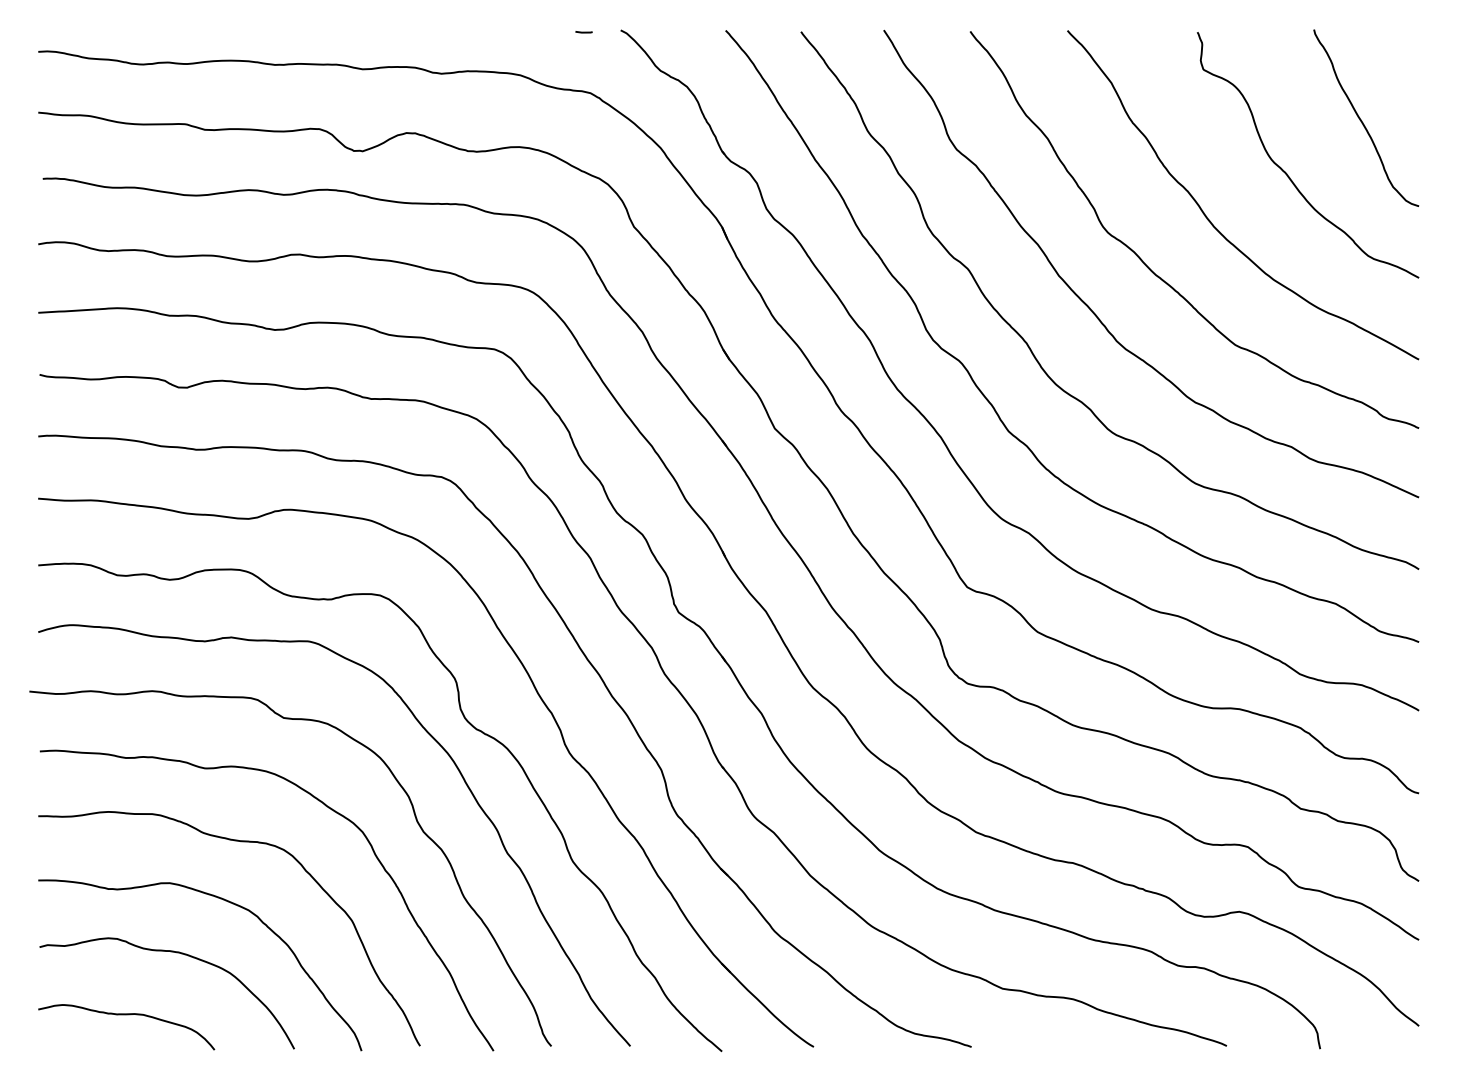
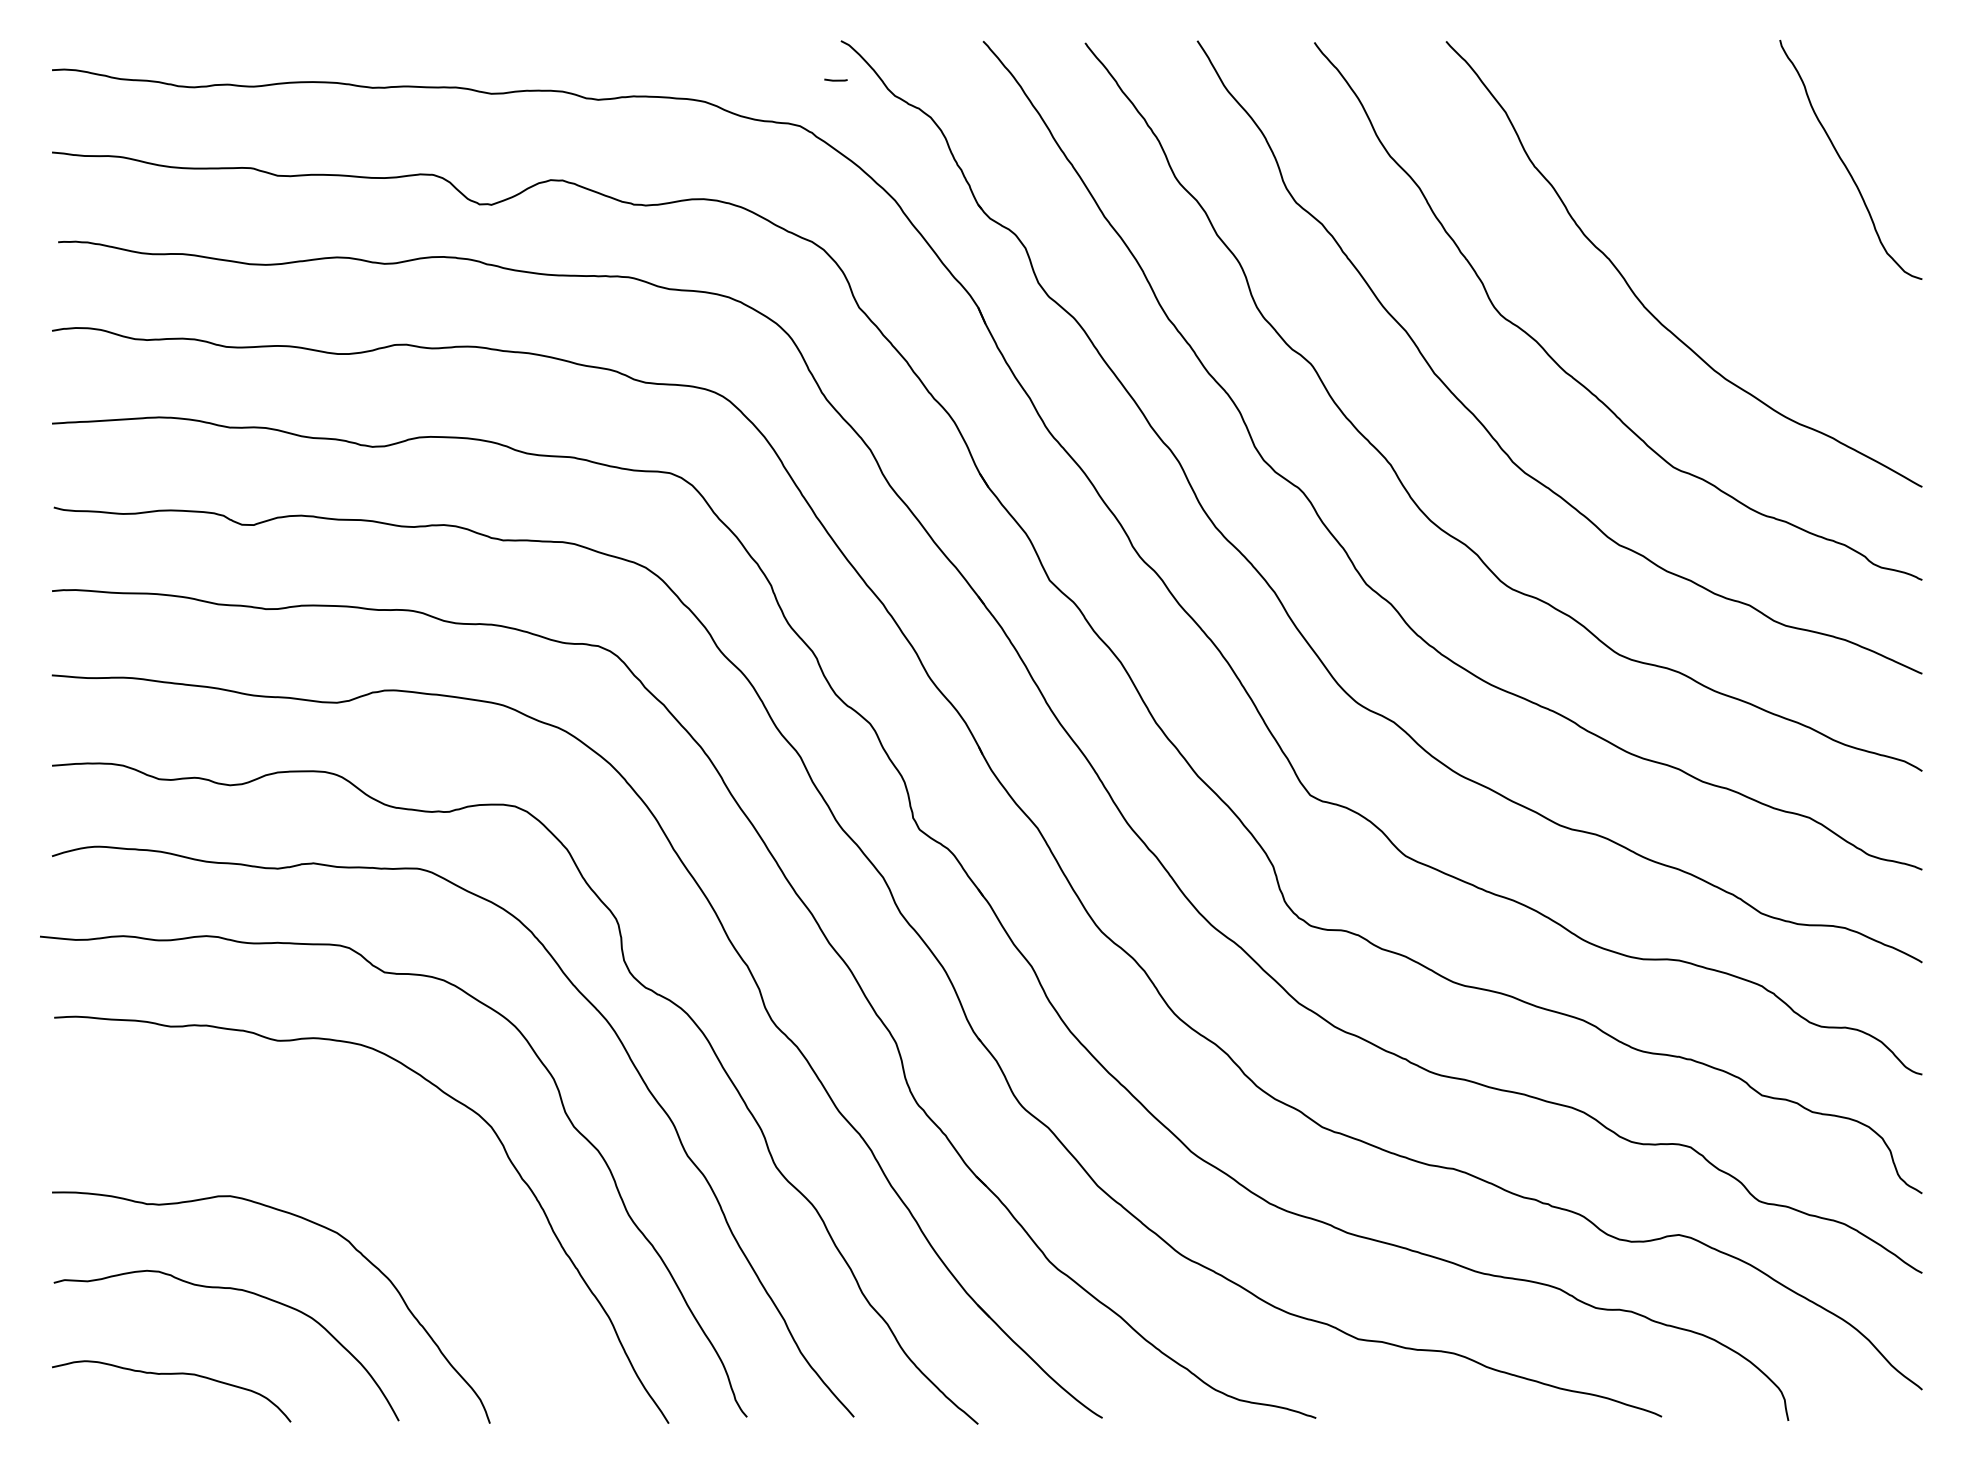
line: (583, 32) -> (835, 80), moved
curve: (1287, 173) -> (1744, 234), removed
curve: (241, 842) -> (327, 1141), removed

